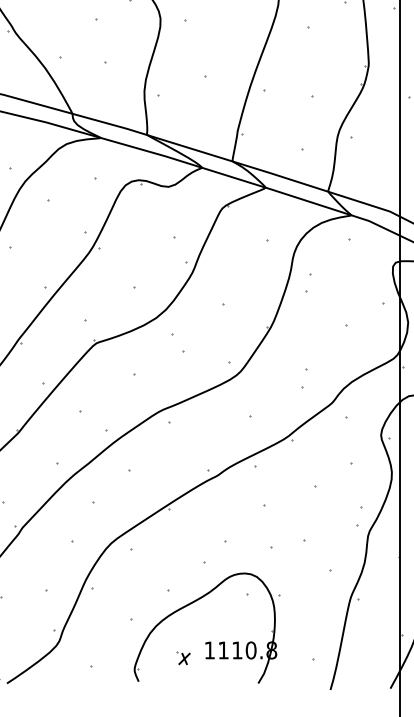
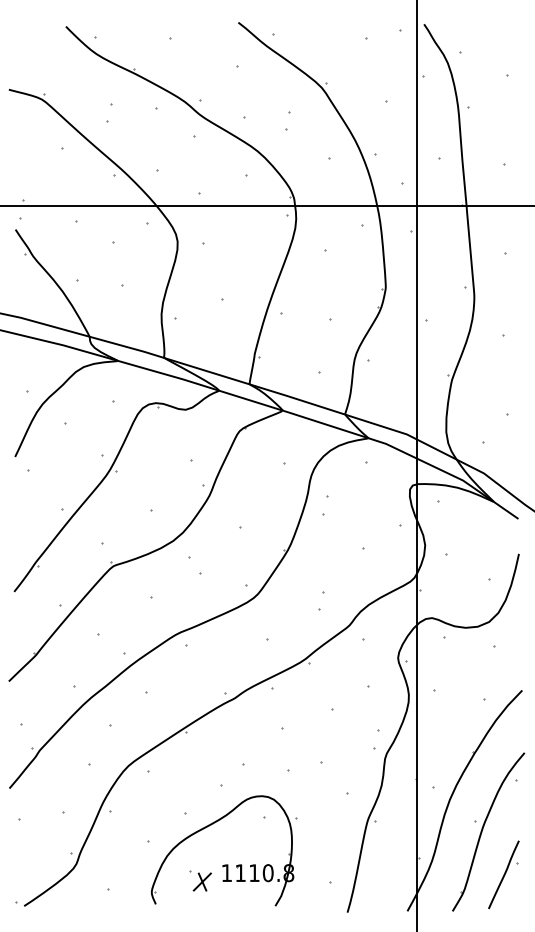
part: (183, 657) -> (200, 880), size x1.67

